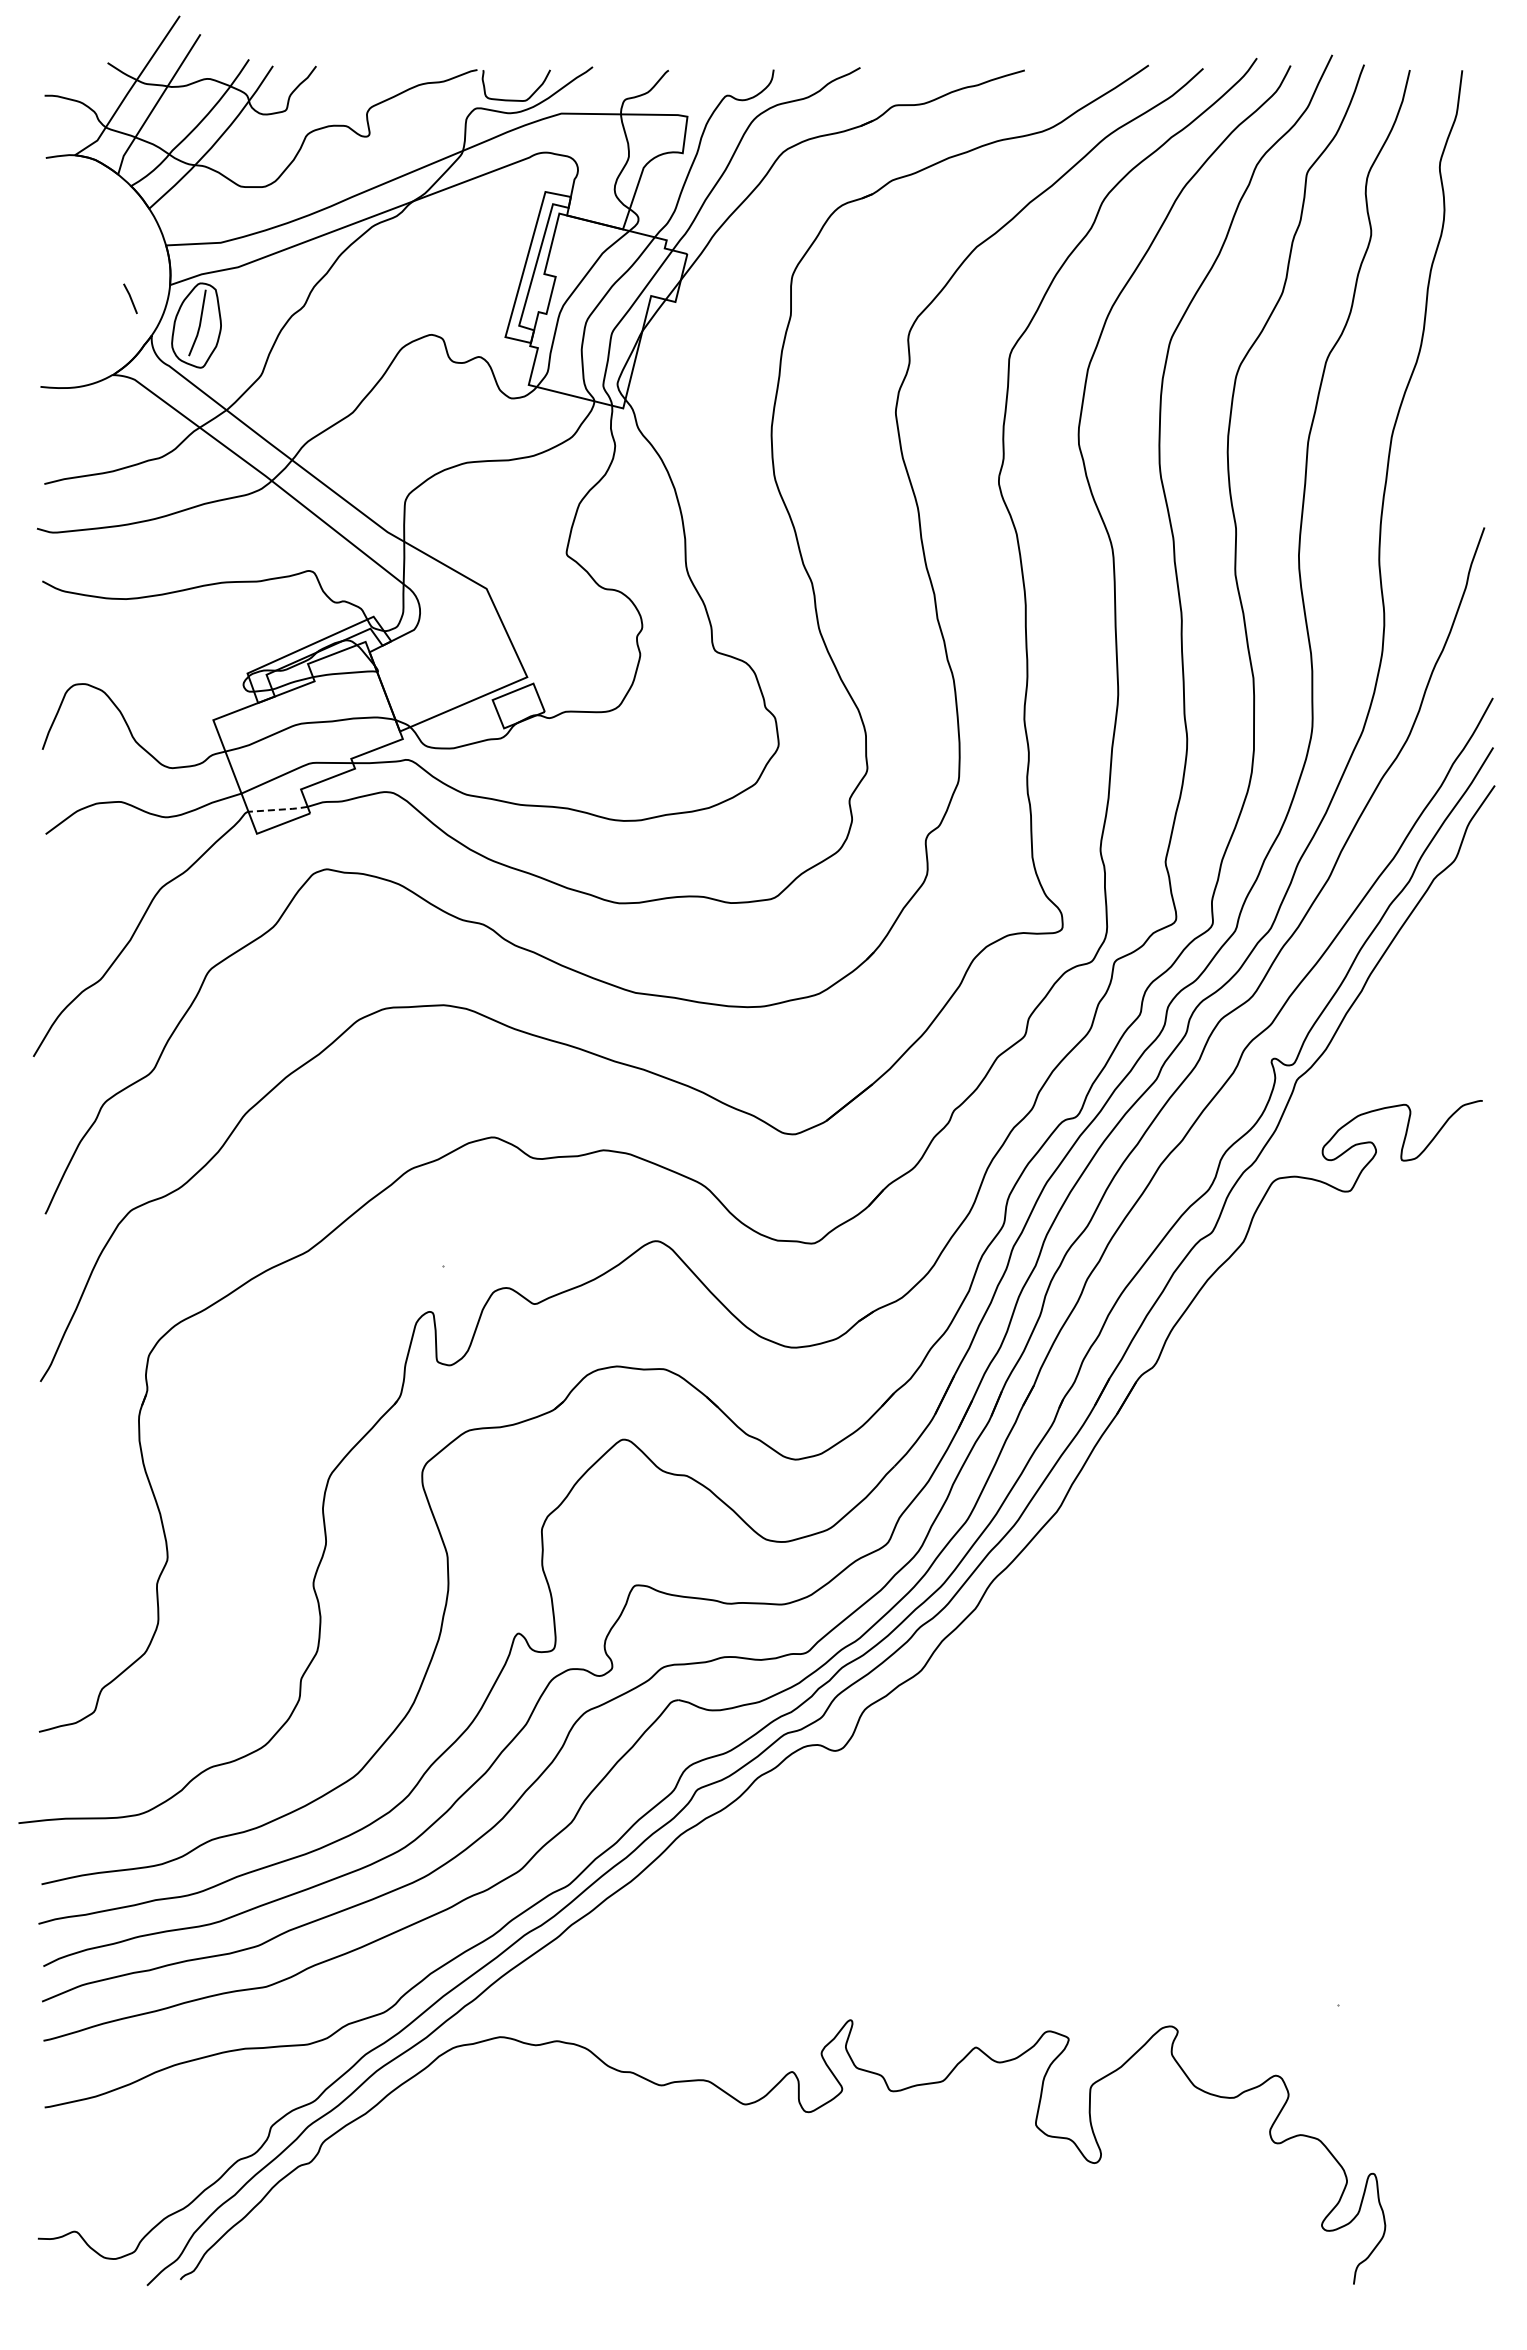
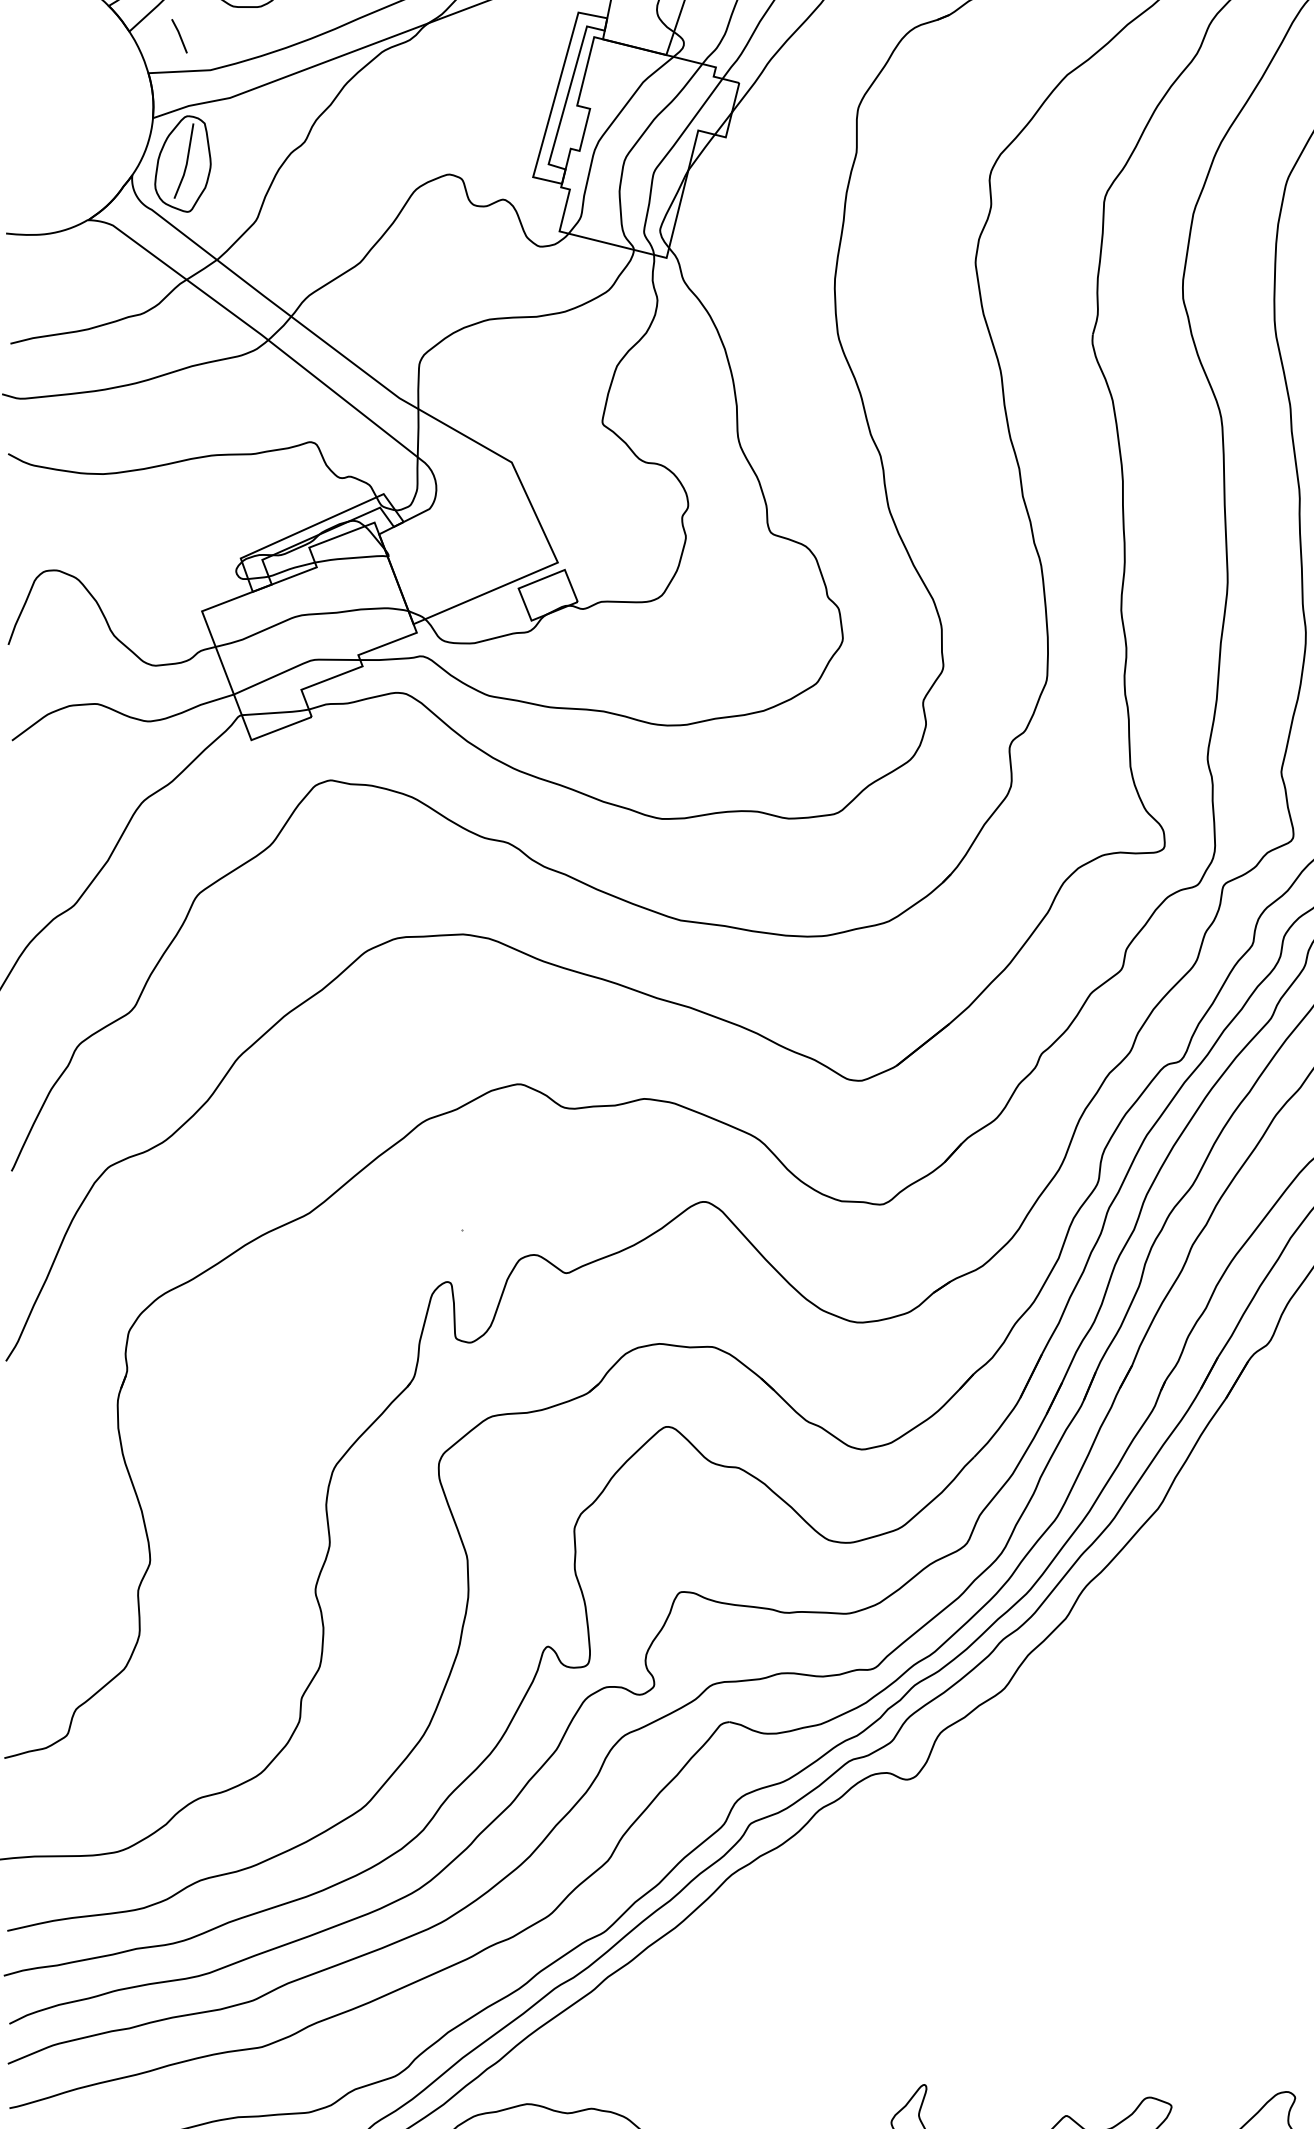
line: (130, 298) -> (179, 35), moved
line: (279, 809) -> (276, 712), dashed -> solid

